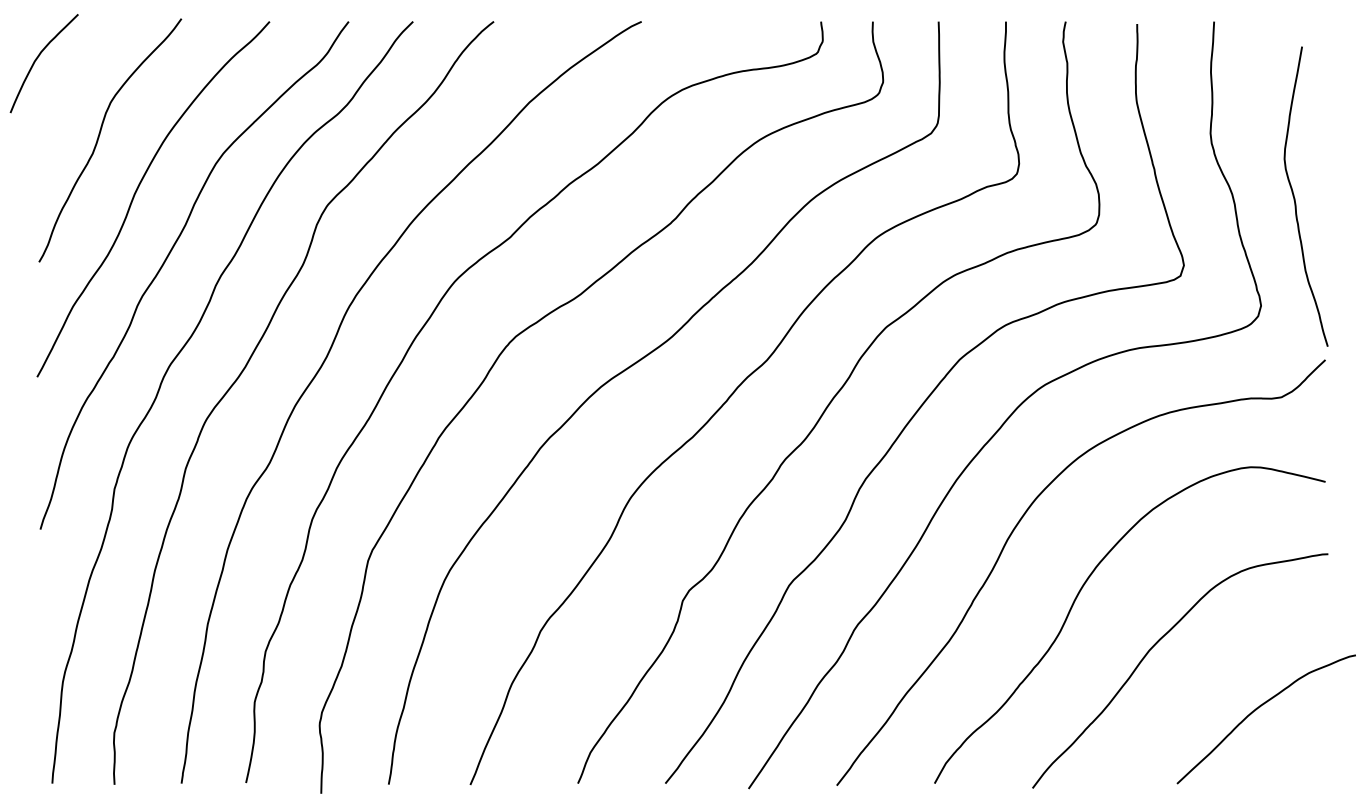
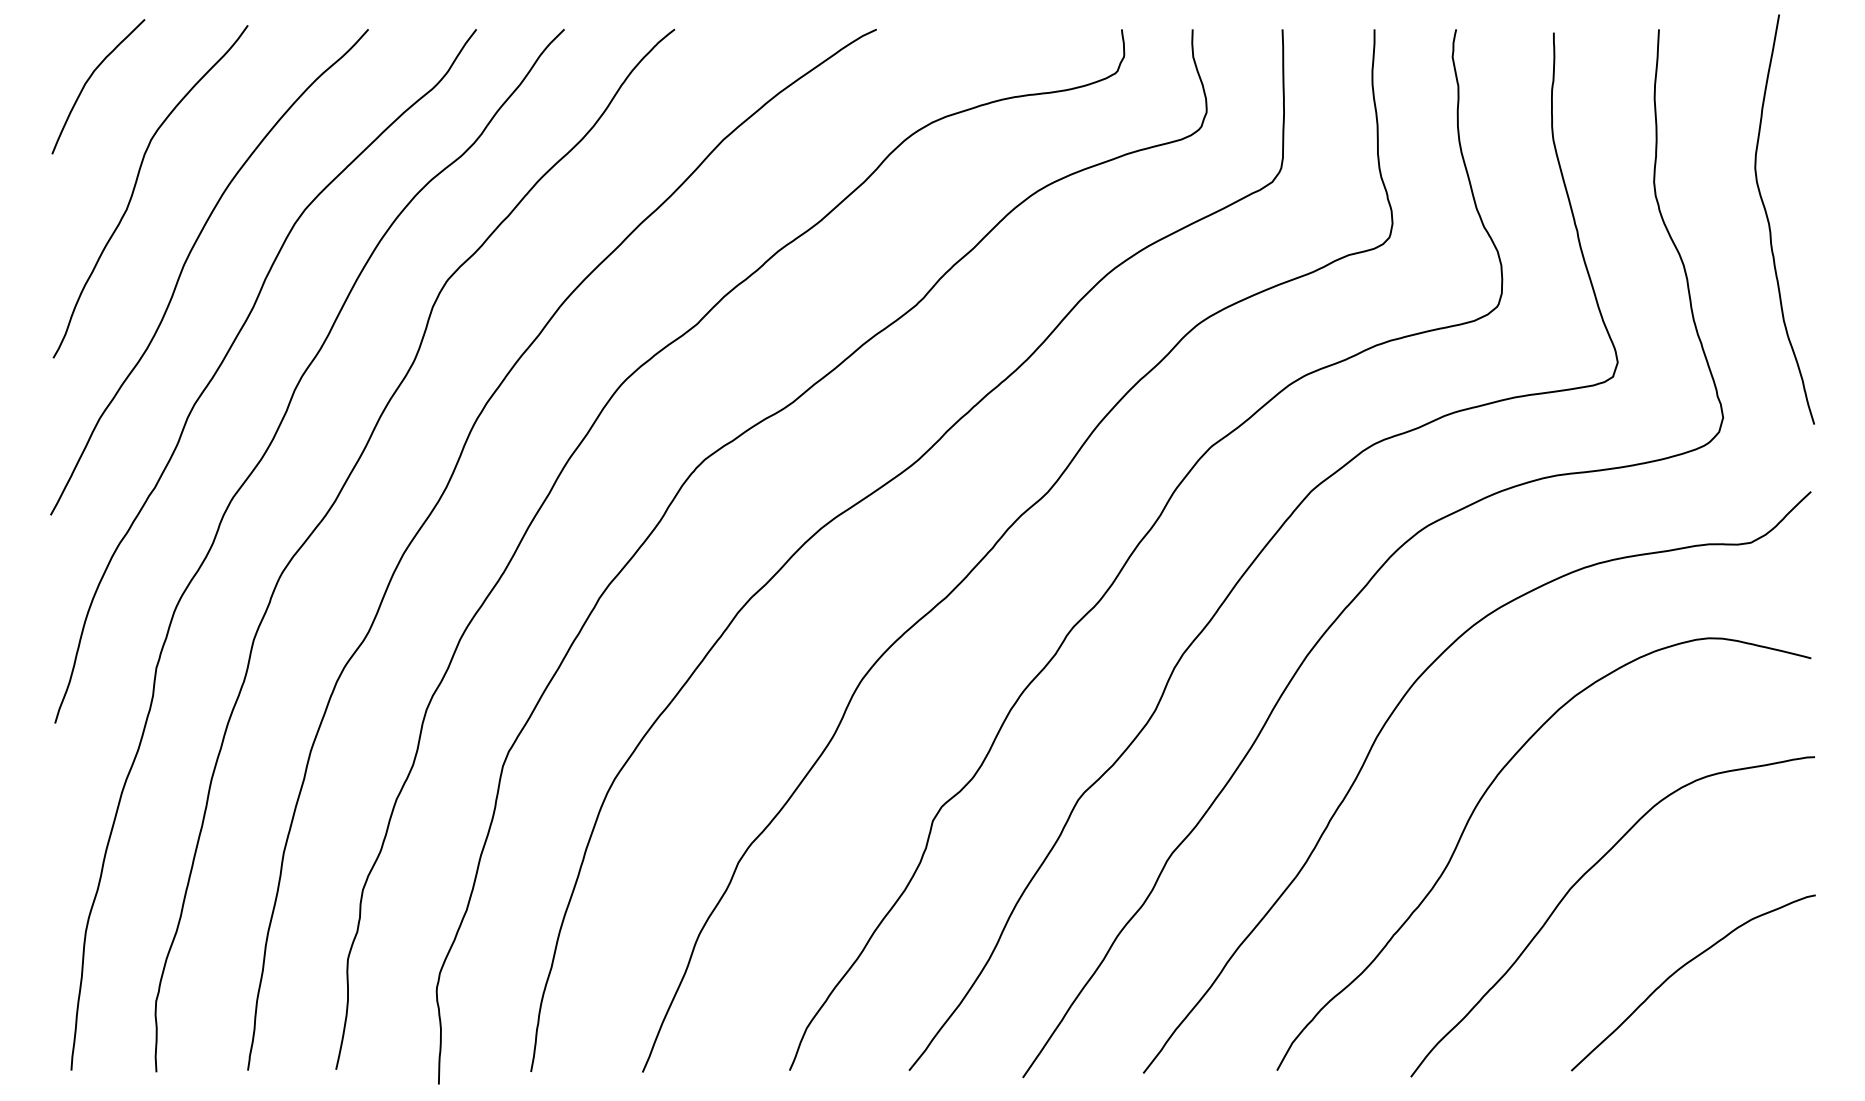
curve: (37, 59) -> (88, 81), moved
curve: (1295, 198) -> (1769, 221), moved
curve: (1259, 708) -> (1683, 967), moved

